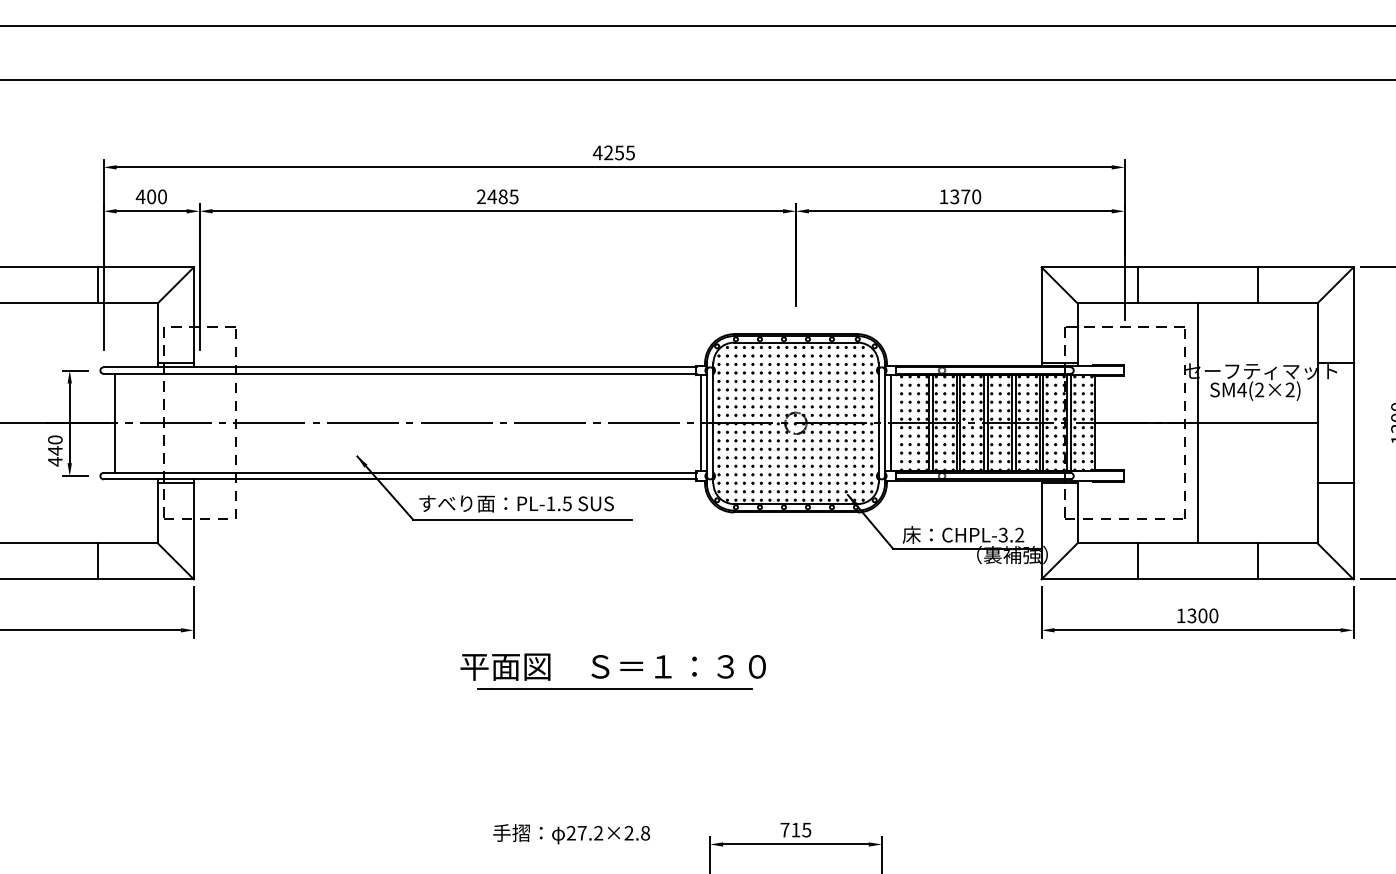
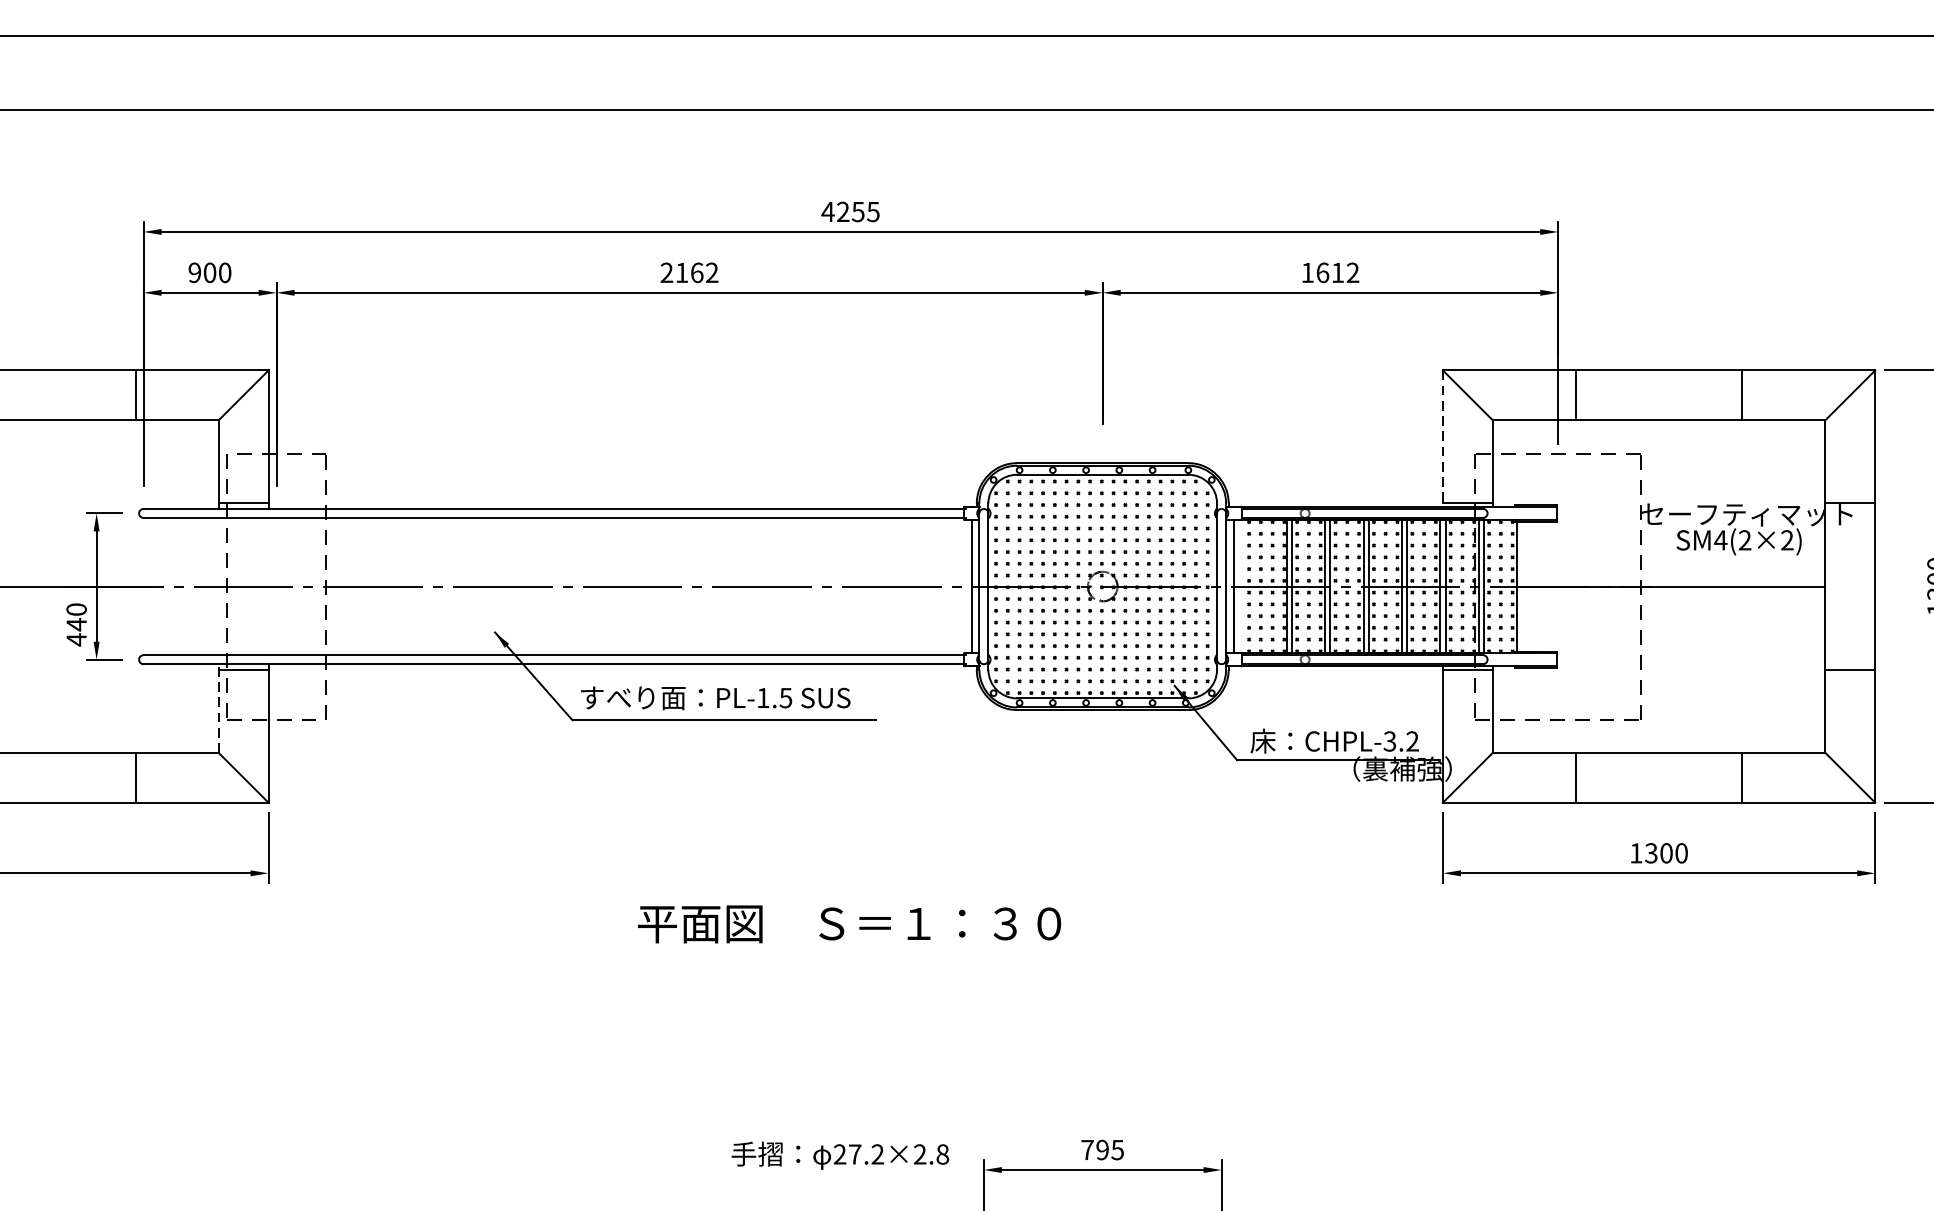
text: (140, 196) -> (194, 272), 400 -> 900
text: (502, 196) -> (696, 272), 2485 -> 2162
text: (965, 196) -> (1337, 272), 1370 -> 1612
line: (1041, 317) -> (1442, 439), solid -> dashed
line: (114, 422) -> (158, 585), removed
line: (1197, 423) -> (1659, 586), removed
line: (157, 511) -> (218, 708), solid -> dashed
line: (614, 689) -> (851, 955), removed
text: (795, 829) -> (1102, 1149), 715 -> 795
text: (571, 834) -> (840, 1156), moved

